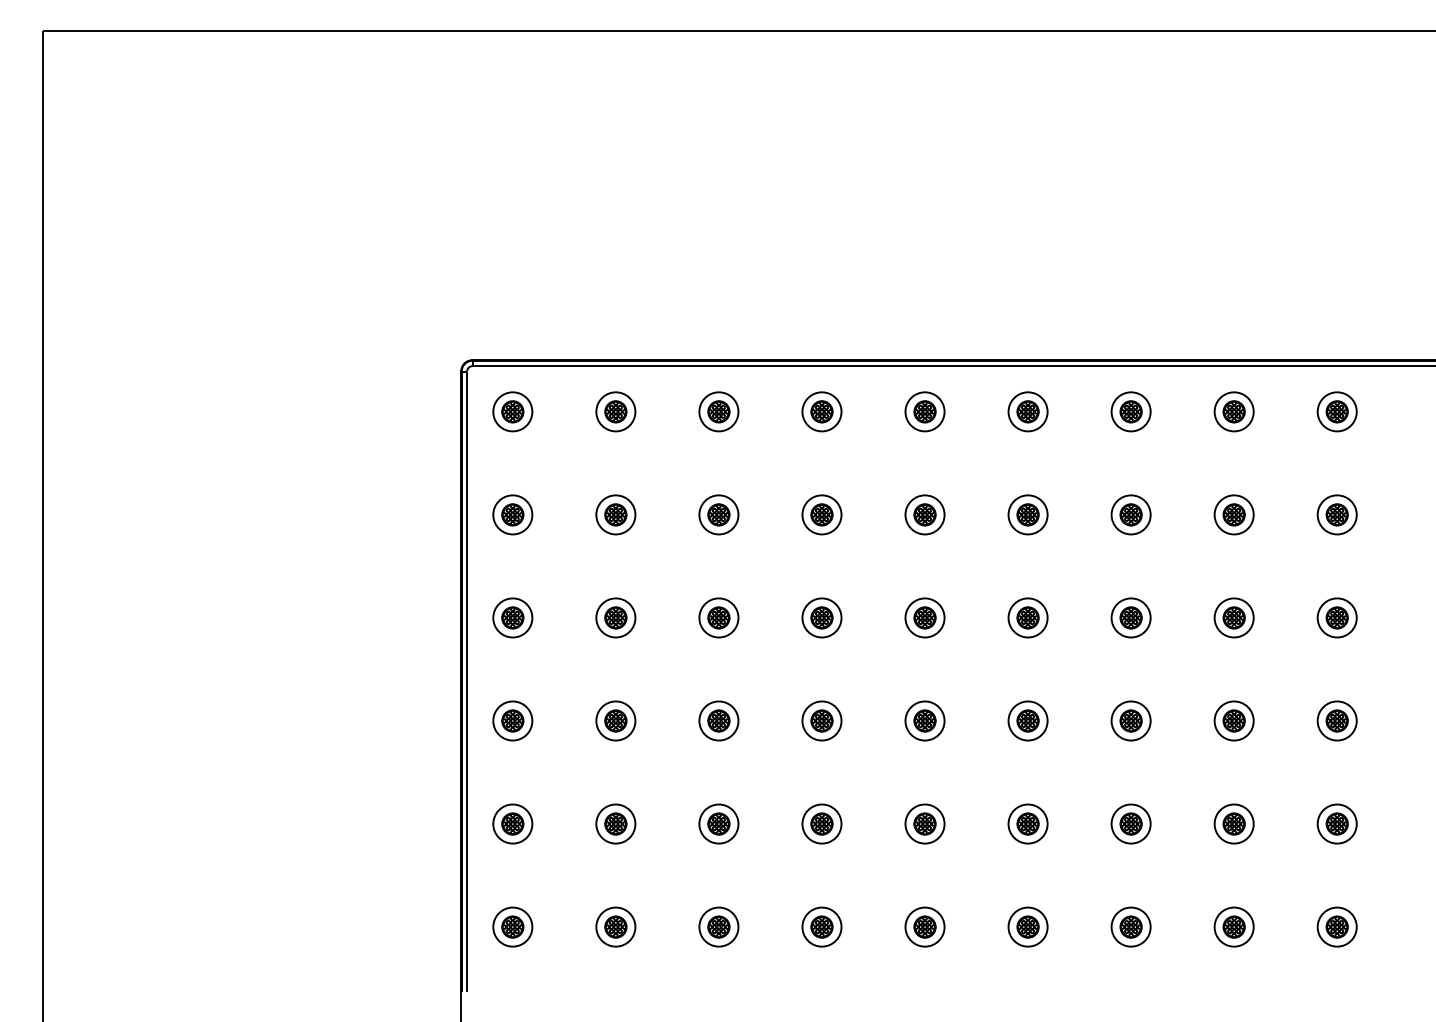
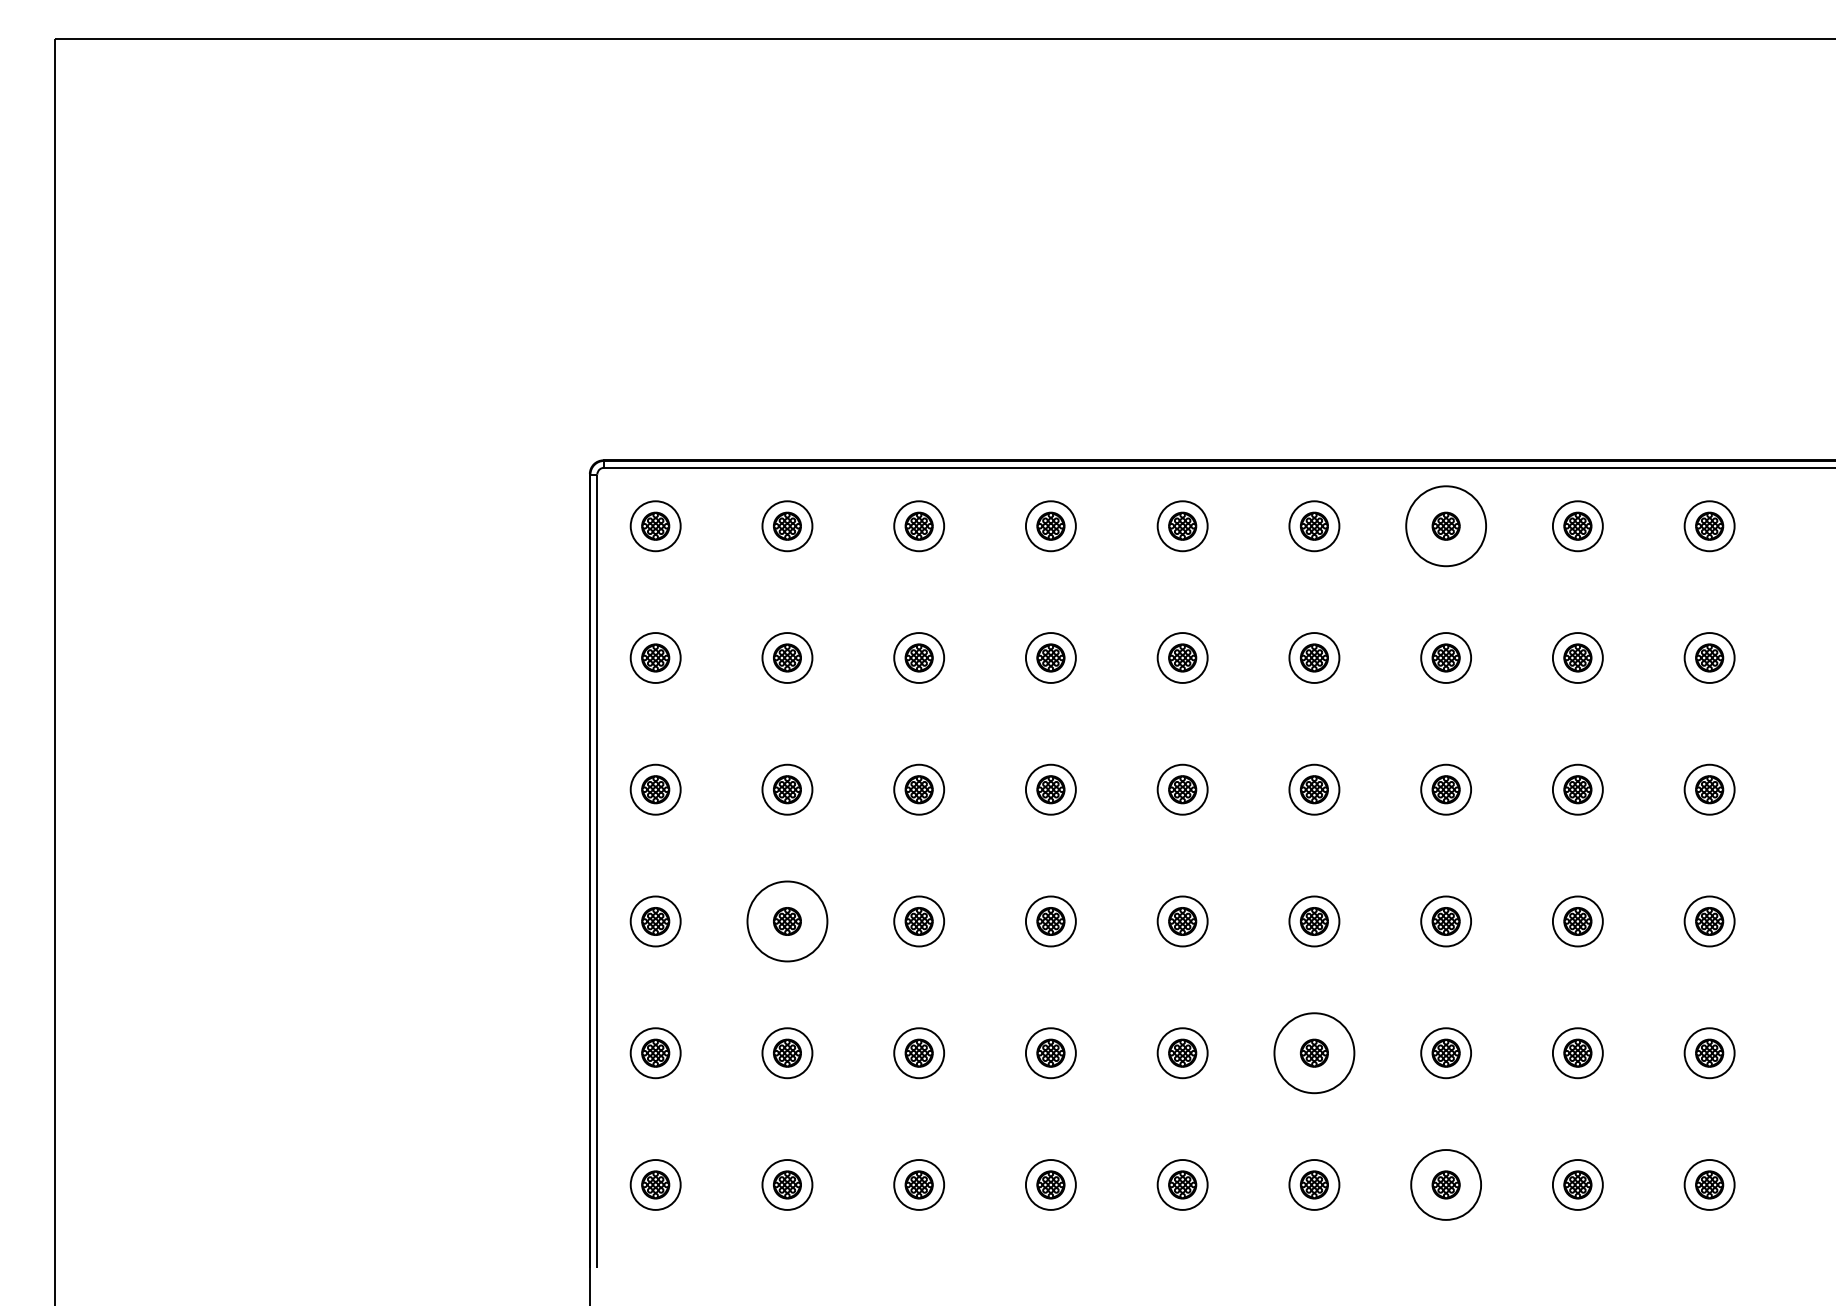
circle: (1131, 412) -> (1446, 526), size x1.6
circle: (615, 721) -> (787, 921), size x1.6
circle: (1028, 824) -> (1314, 1053), size x1.6
circle: (1131, 926) -> (1446, 1184), size x1.4

